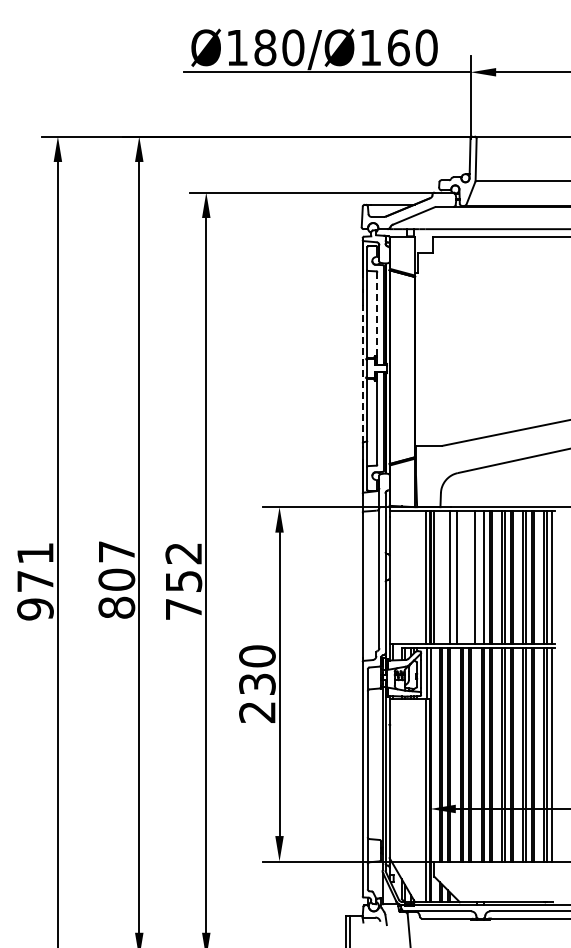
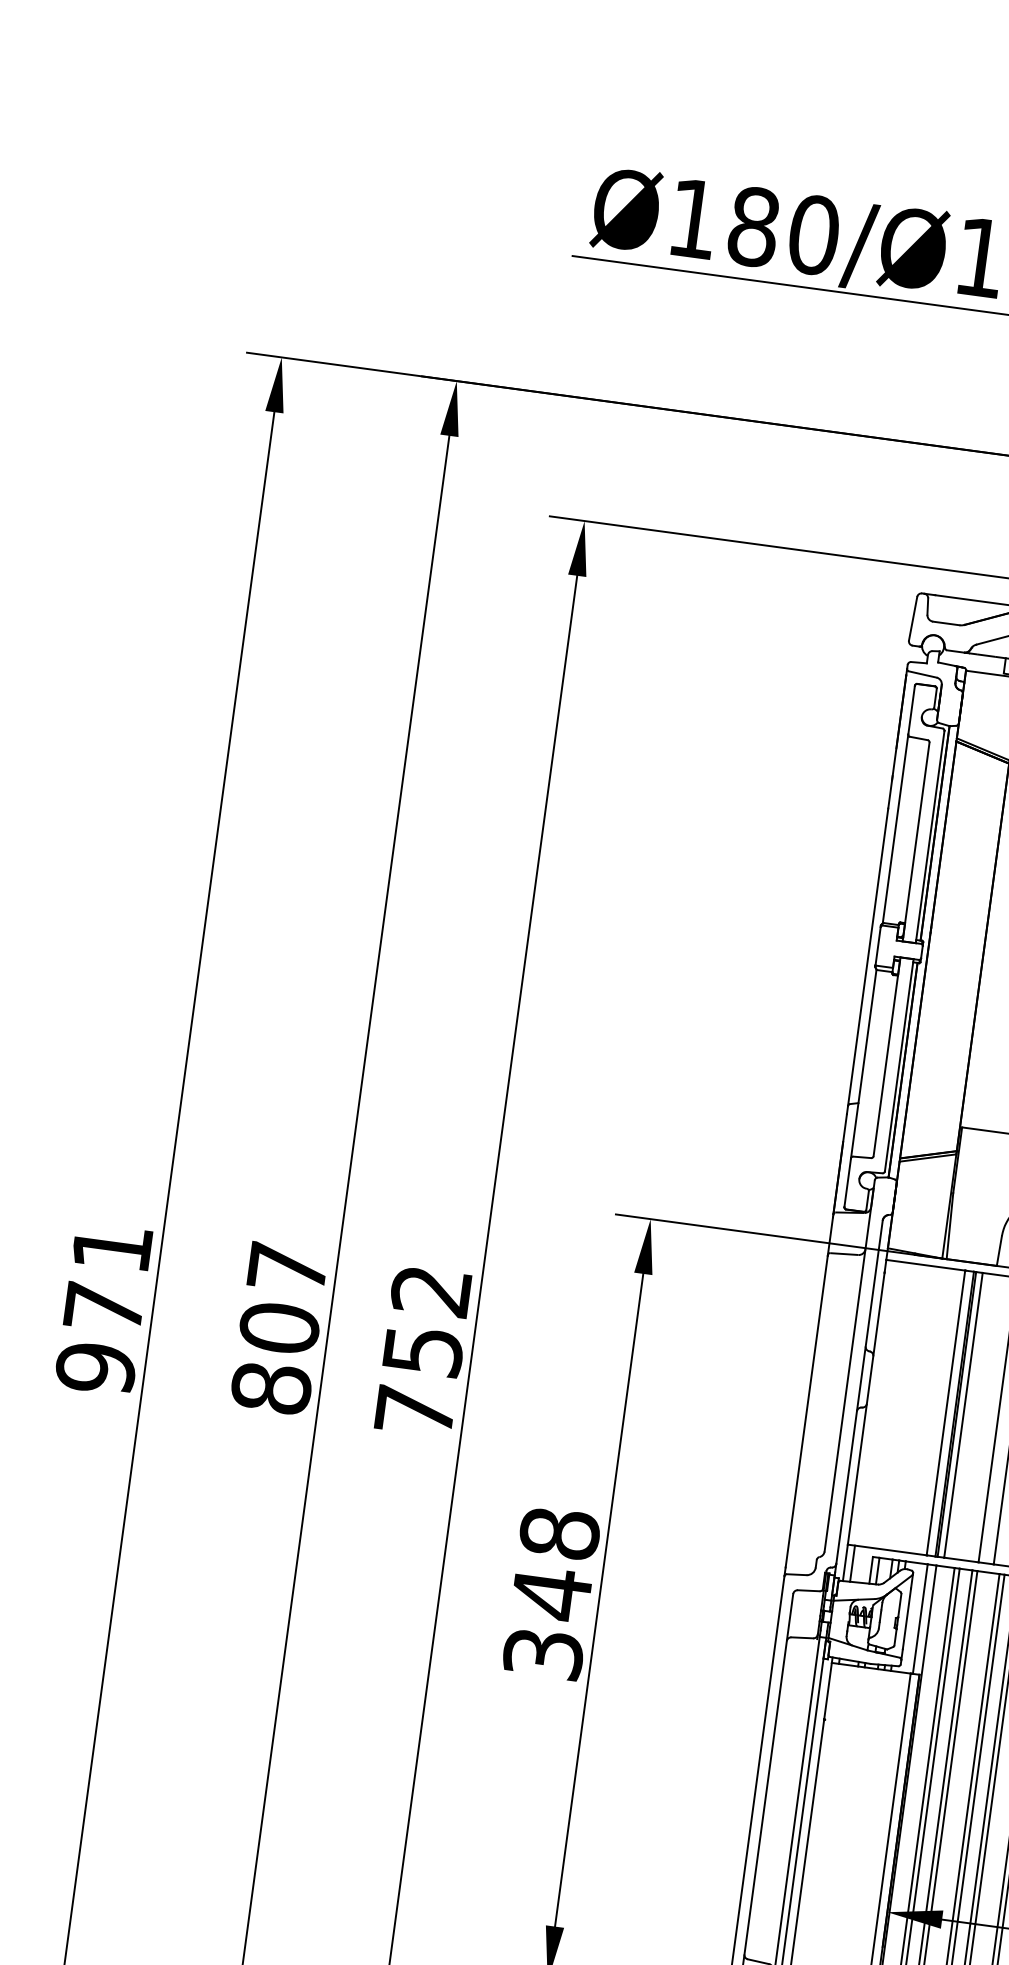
line: (377, 319) -> (916, 843), dashed -> solid
line: (362, 373) -> (868, 955), dashed -> solid
text: (257, 683) -> (552, 1592), 230 -> 348

